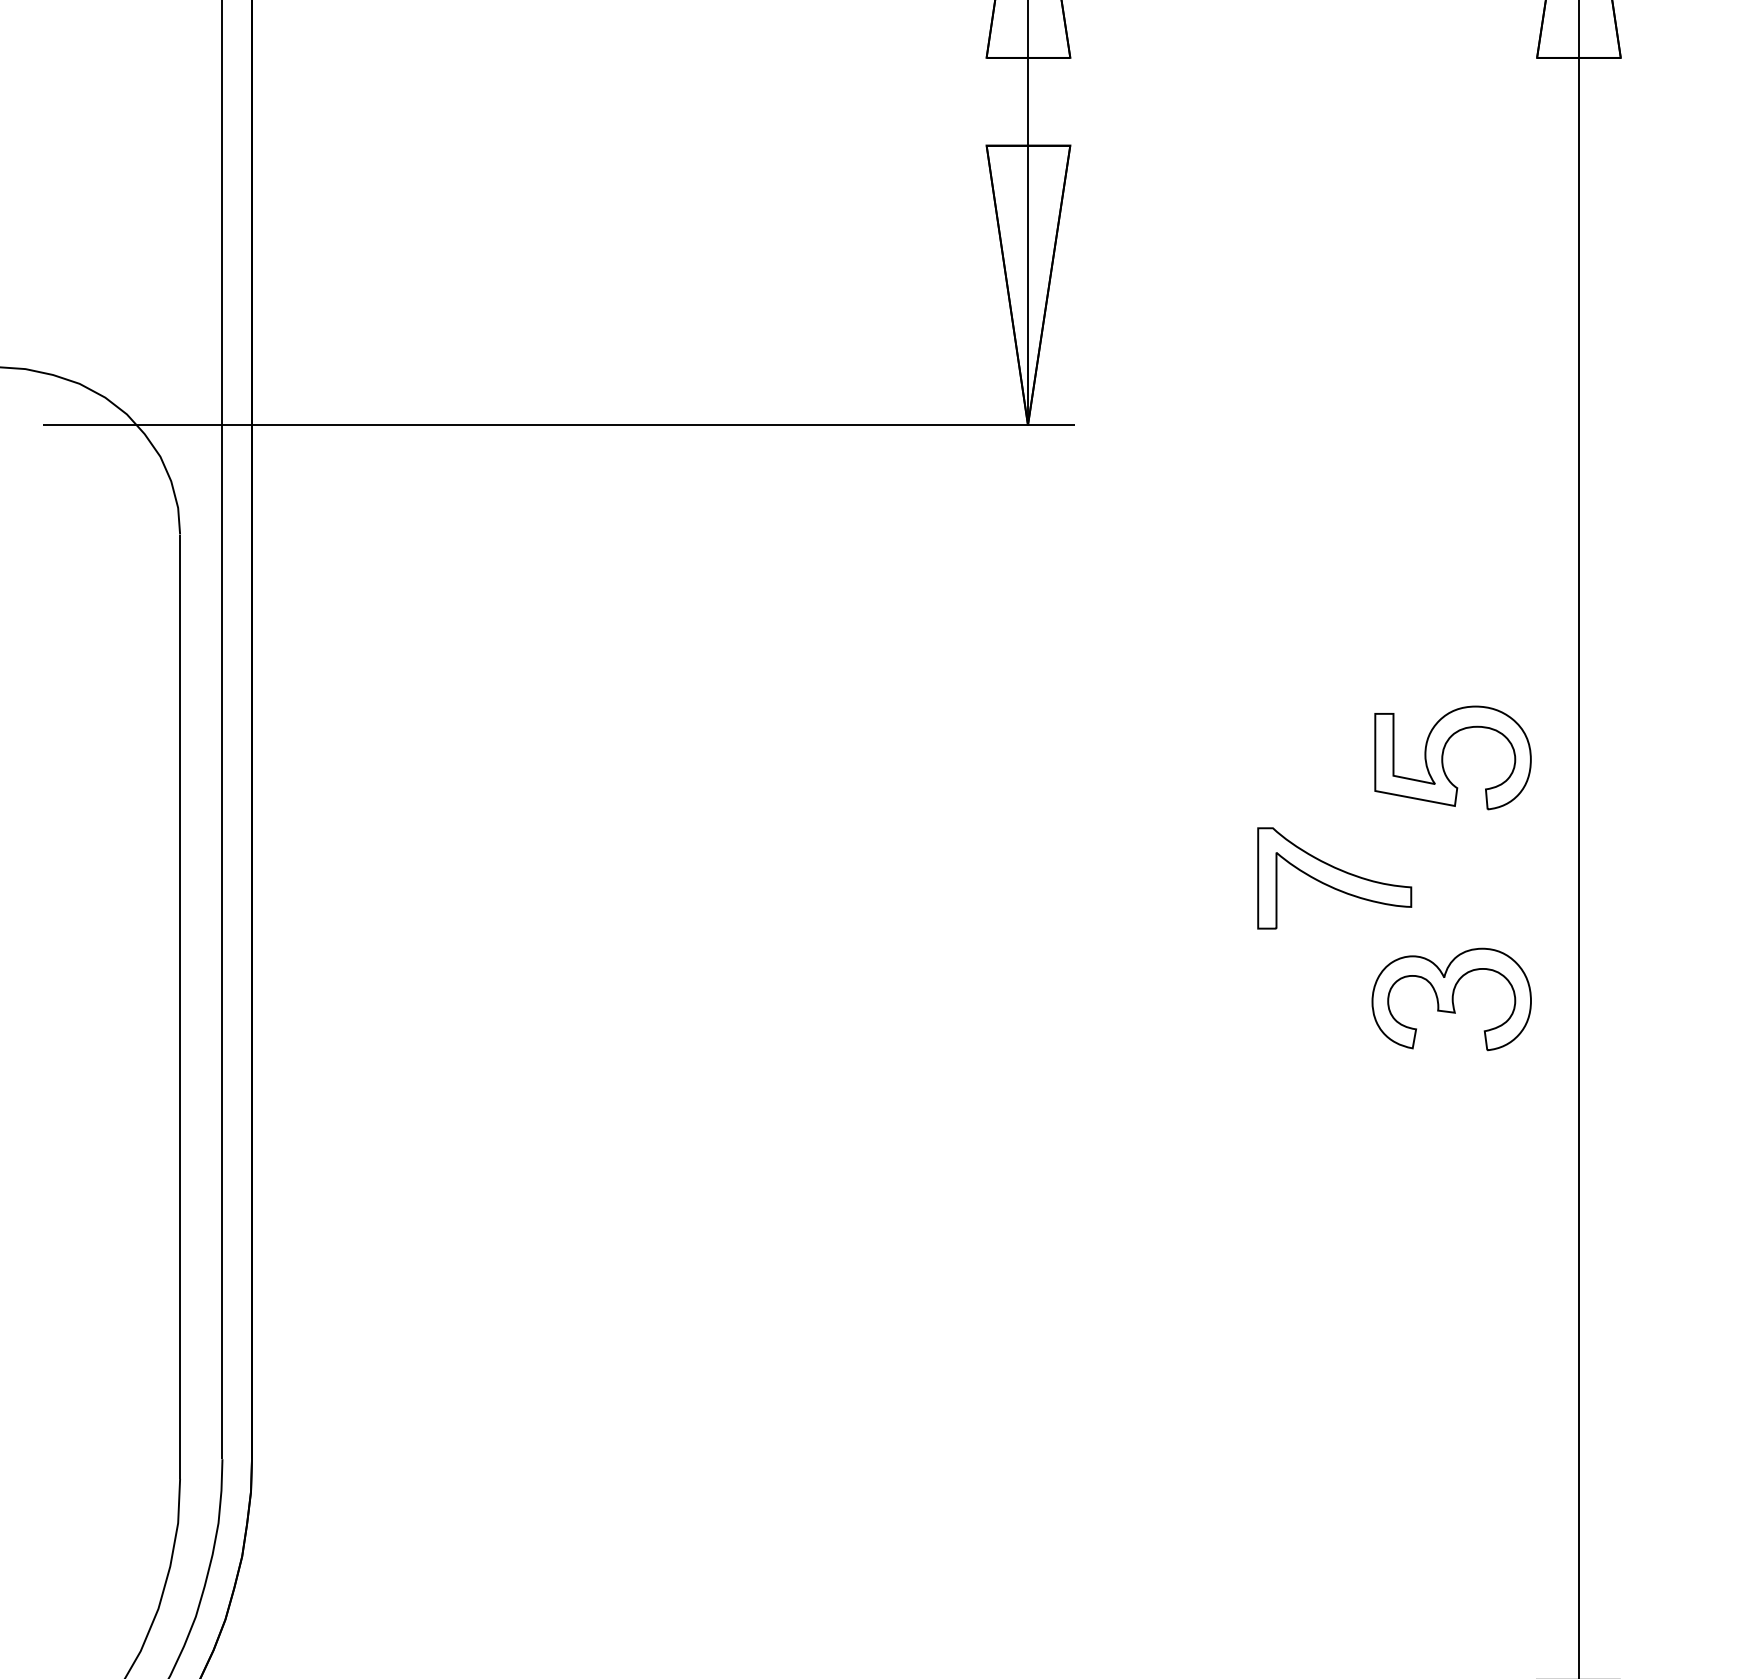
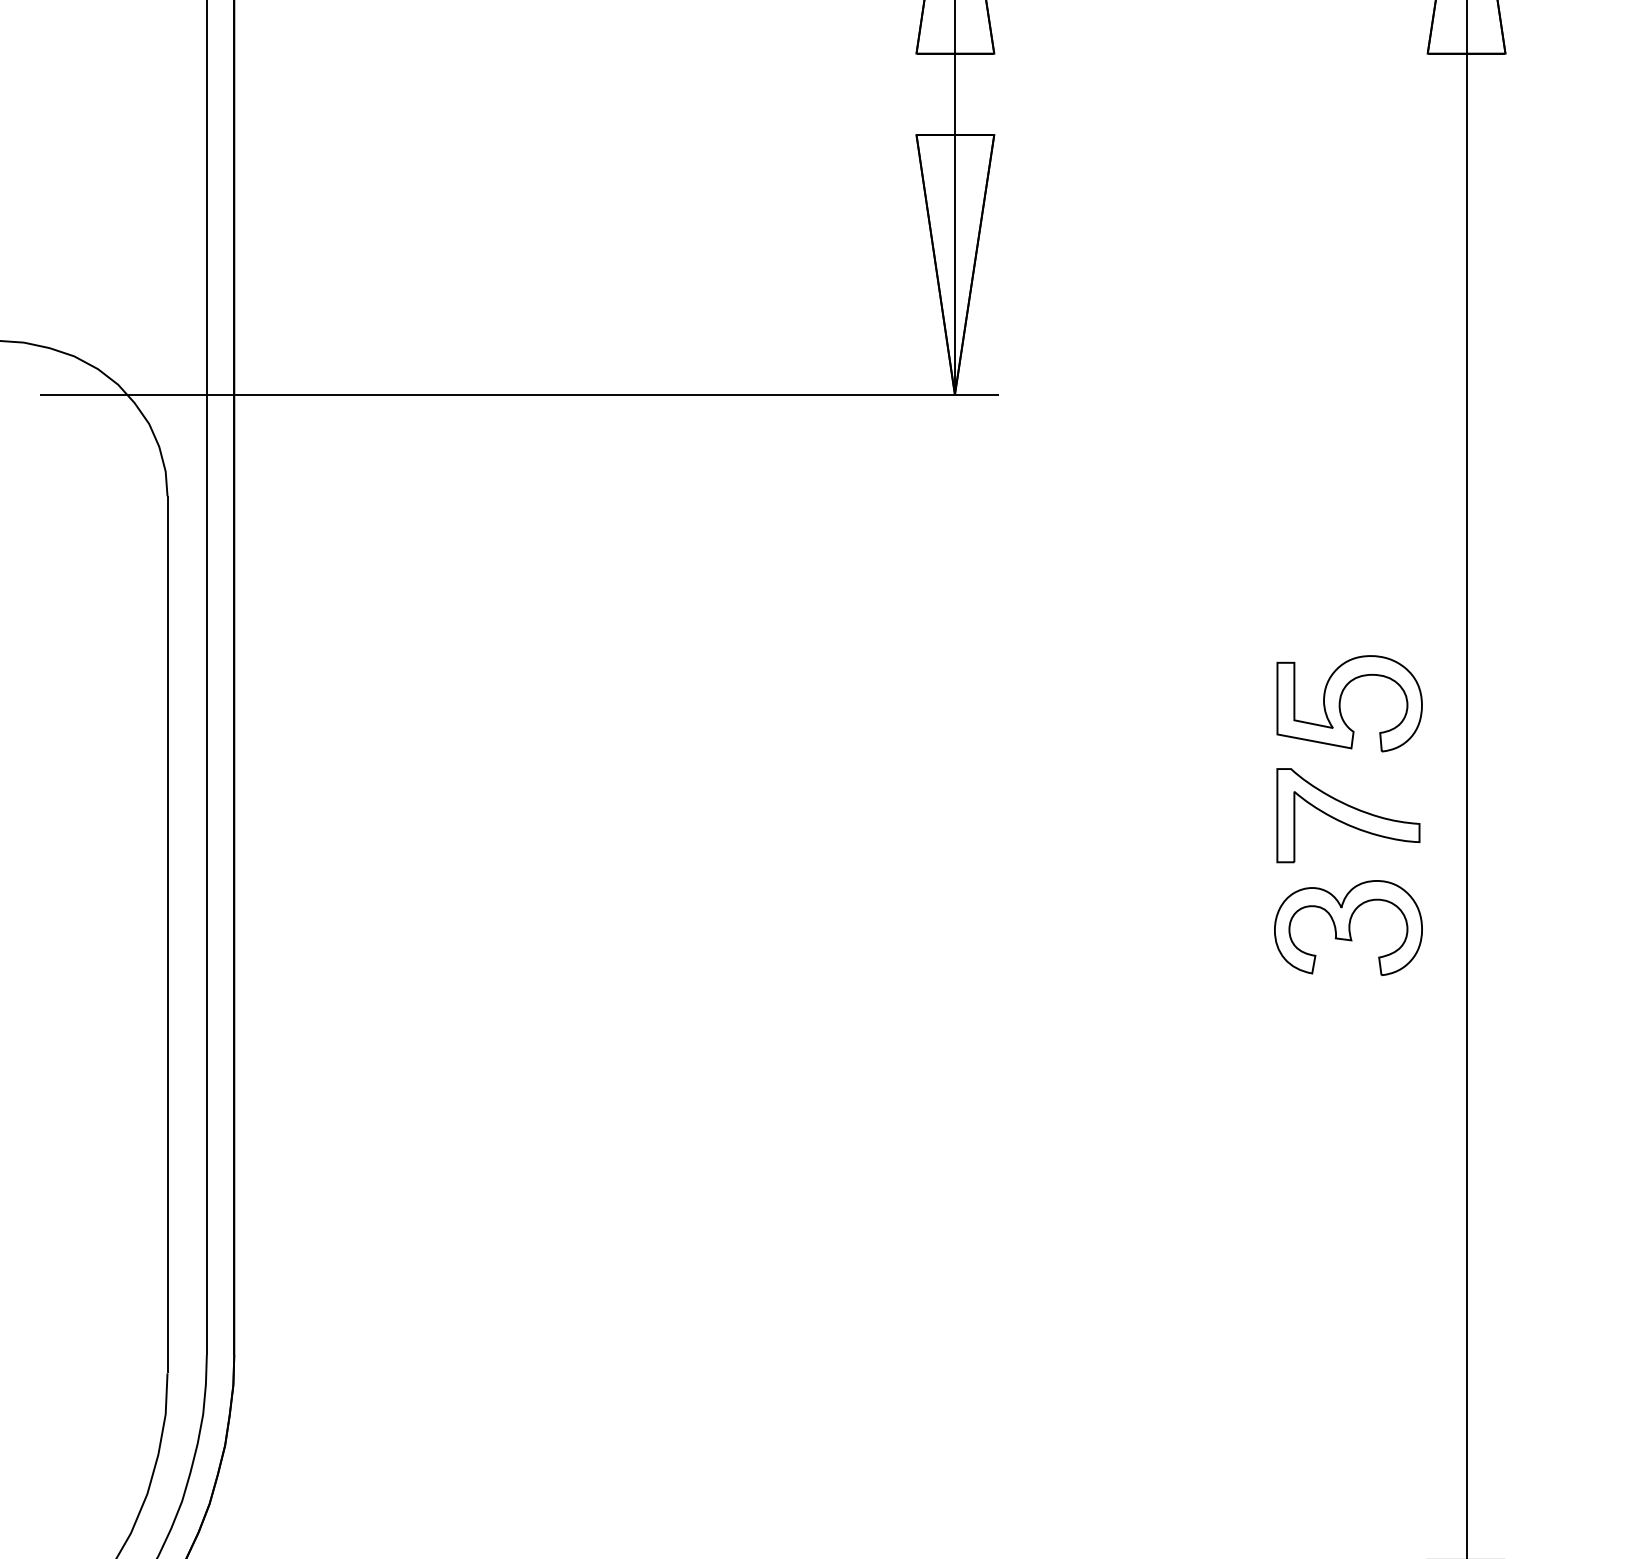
part: (1334, 878) -> (1348, 815), moved

